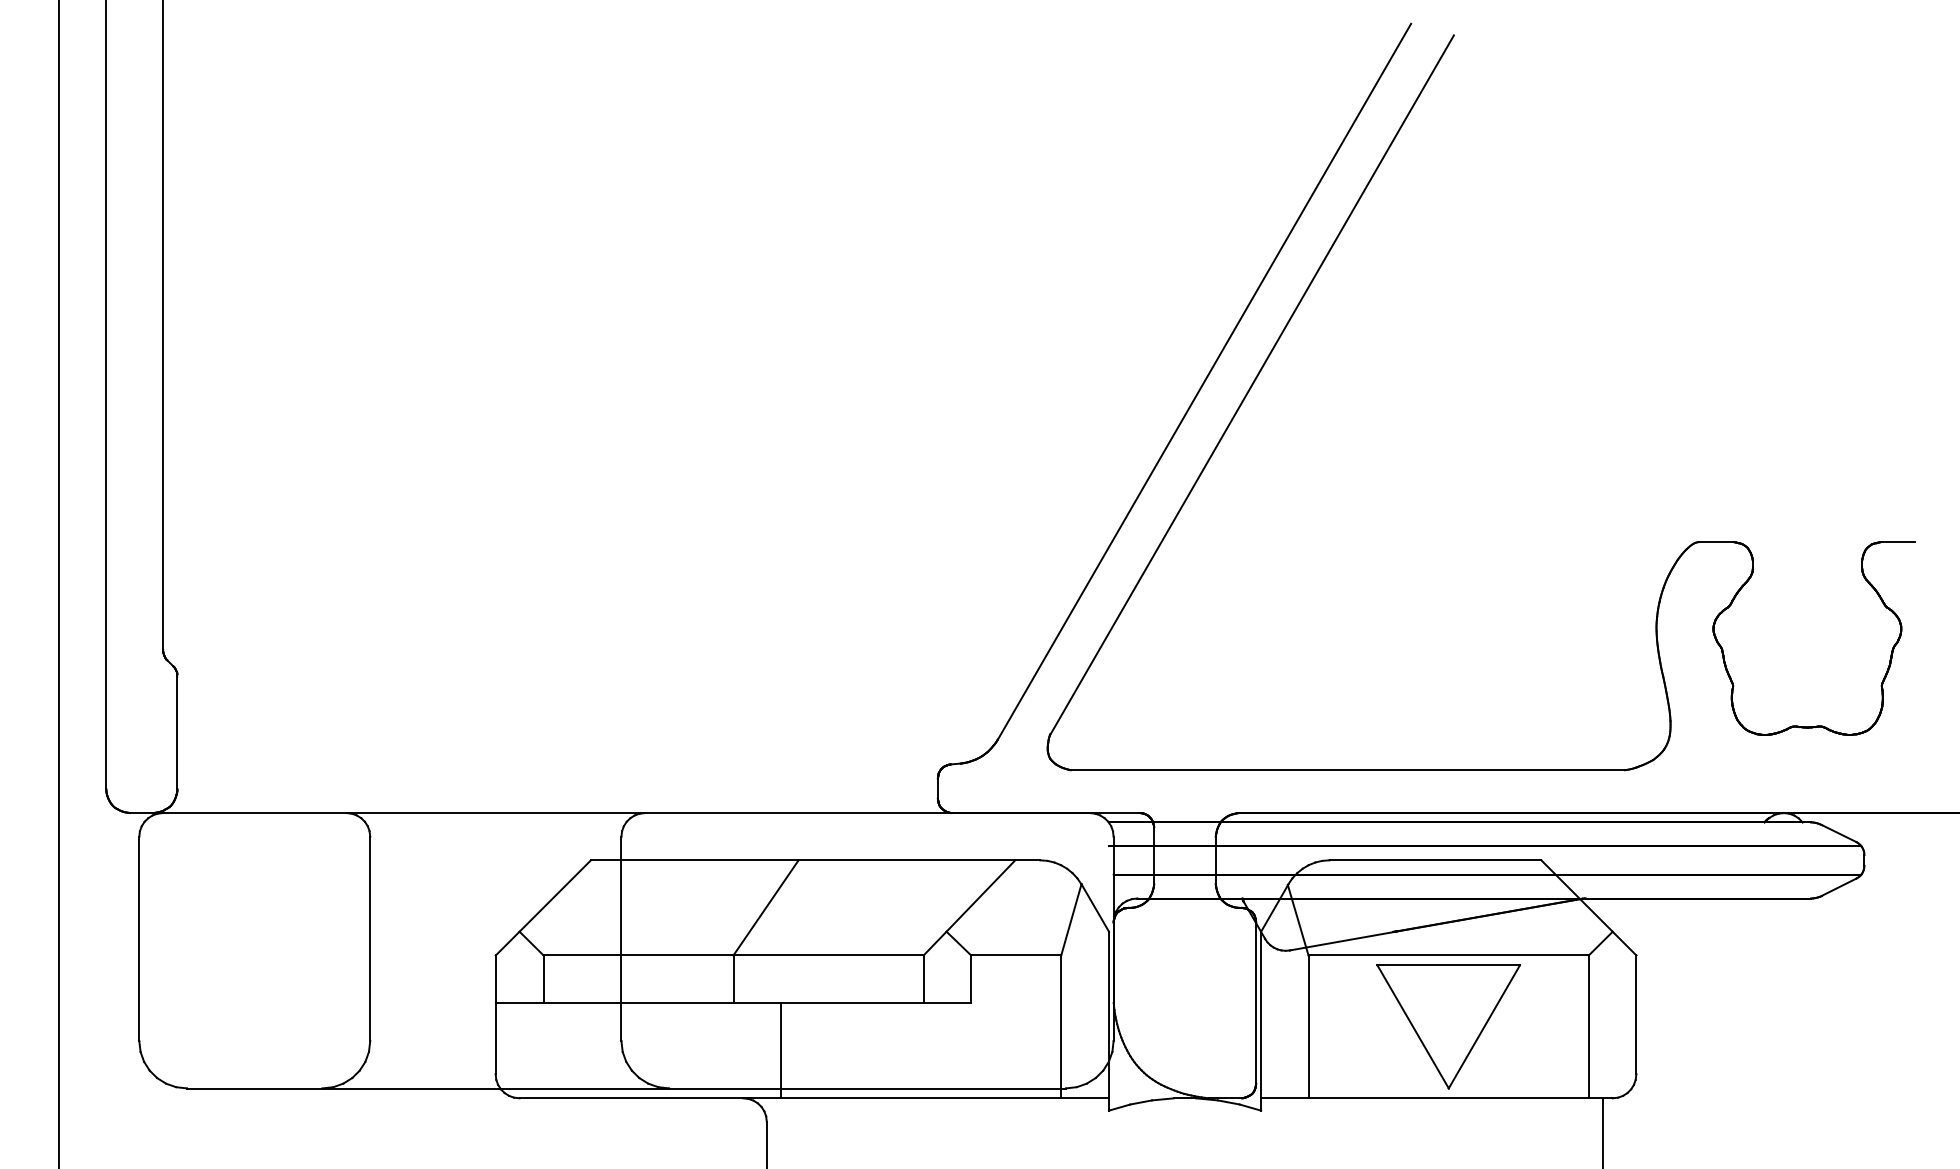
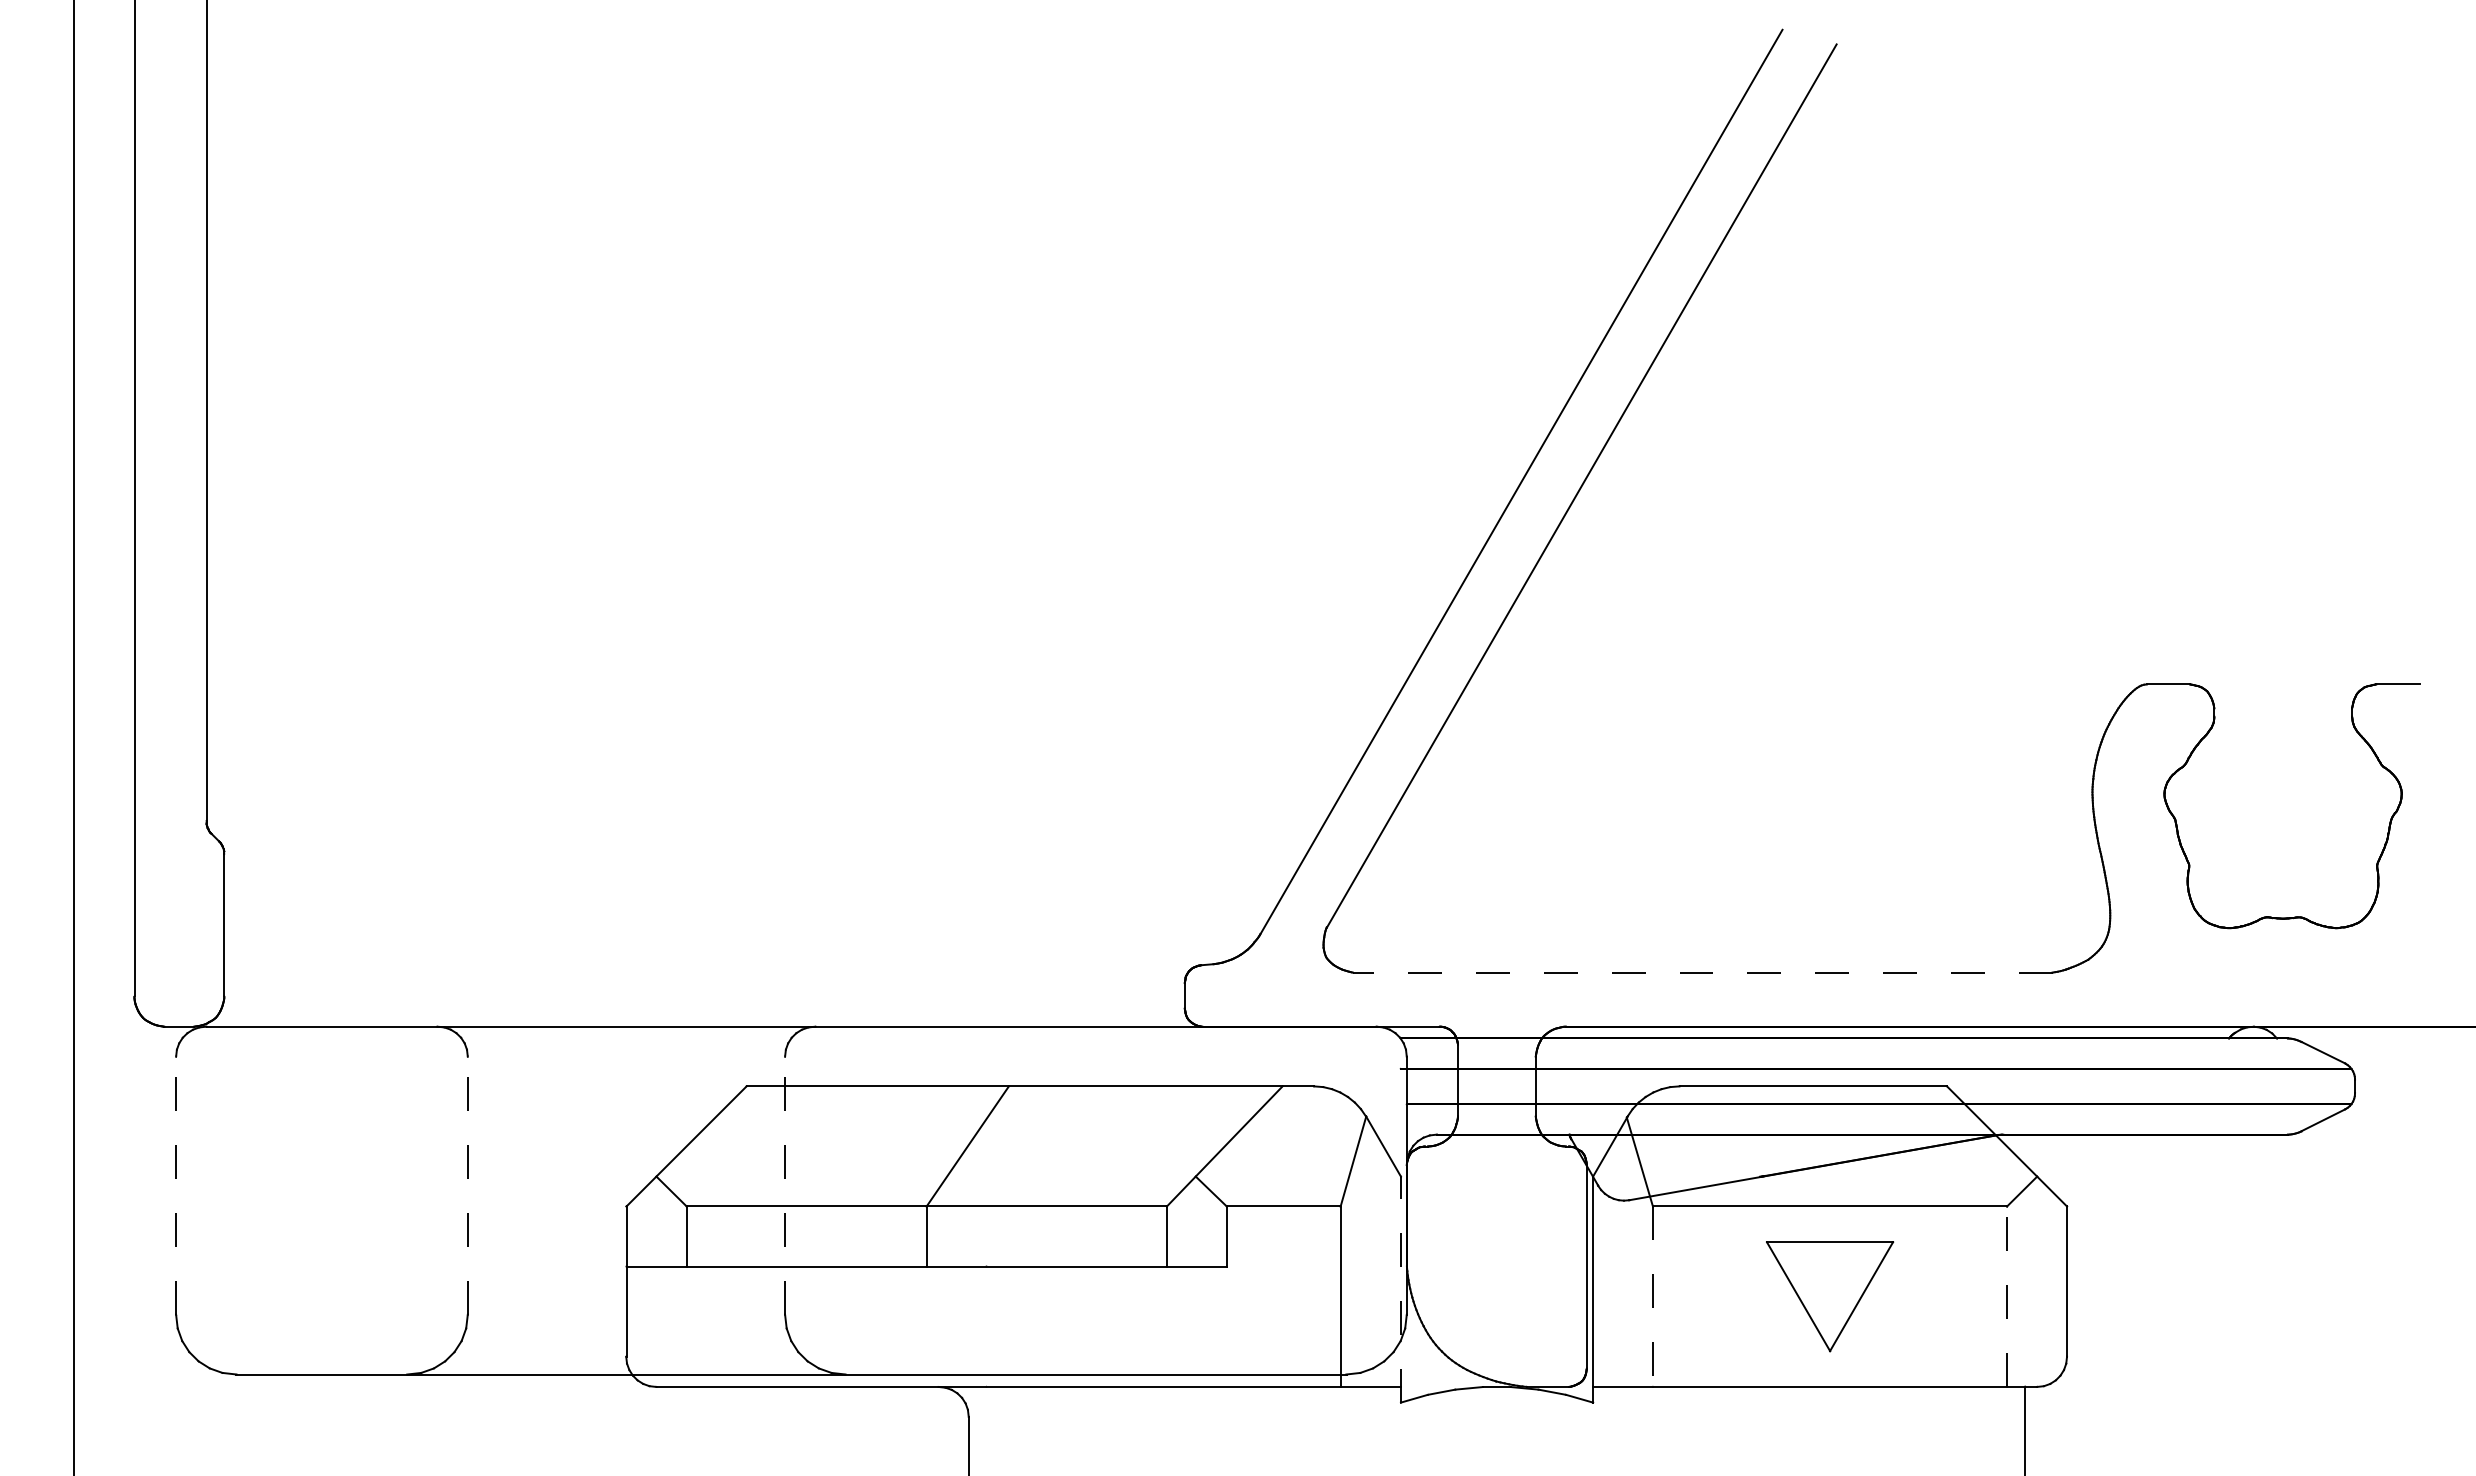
line: (1347, 770) -> (1702, 972), solid -> dashed
line: (139, 938) -> (176, 1185), solid -> dashed
line: (369, 938) -> (467, 1185), solid -> dashed
line: (621, 938) -> (785, 1185), solid -> dashed
line: (1108, 1021) -> (1400, 1289), solid -> dashed
part: (1448, 1026) -> (1829, 1296), size x0.7
line: (1589, 1026) -> (2007, 1296), solid -> dashed
line: (1308, 1027) -> (1652, 1297), solid -> dashed
line: (780, 1050) -> (986, 1326), removed

